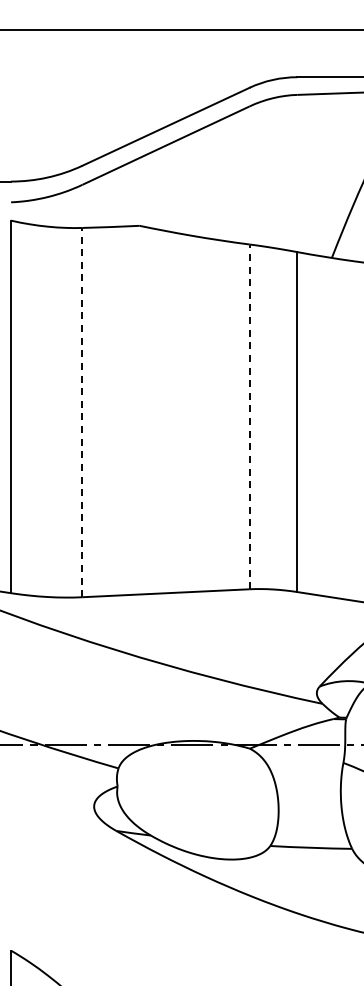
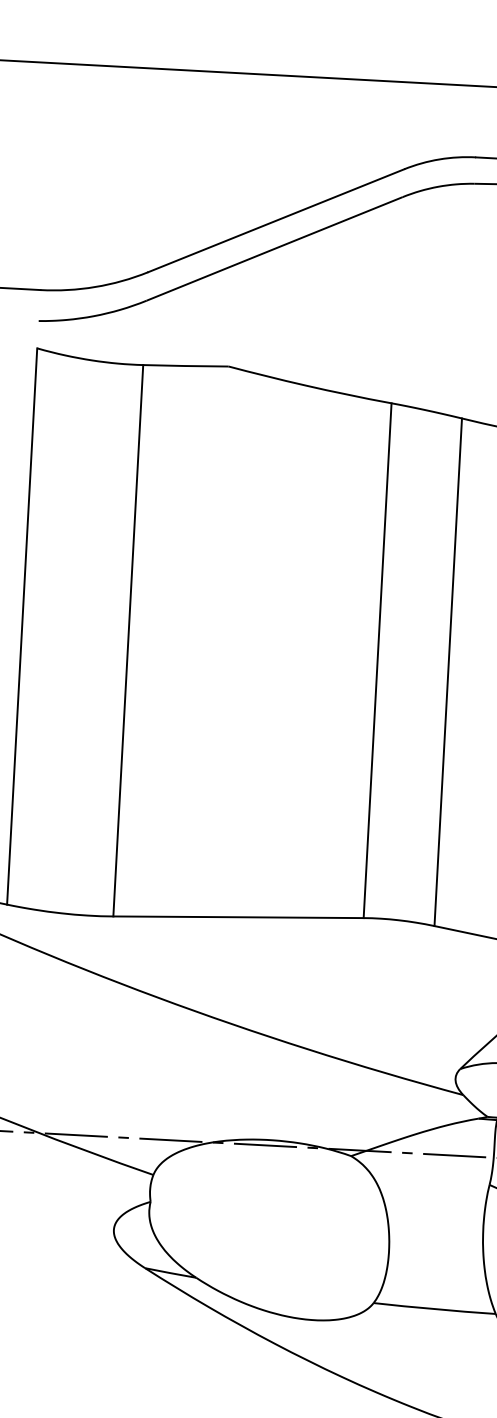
line: (82, 412) -> (128, 640), dashed -> solid
line: (249, 416) -> (377, 660), dashed -> solid

